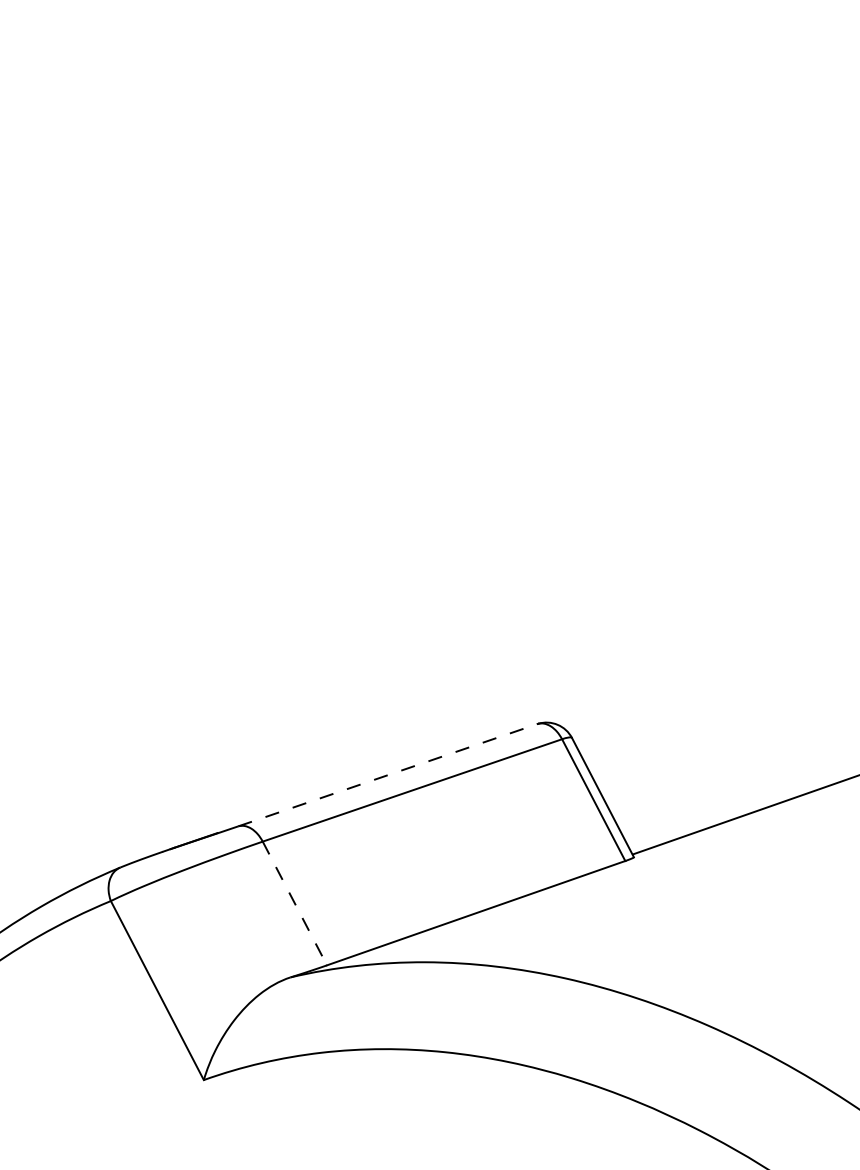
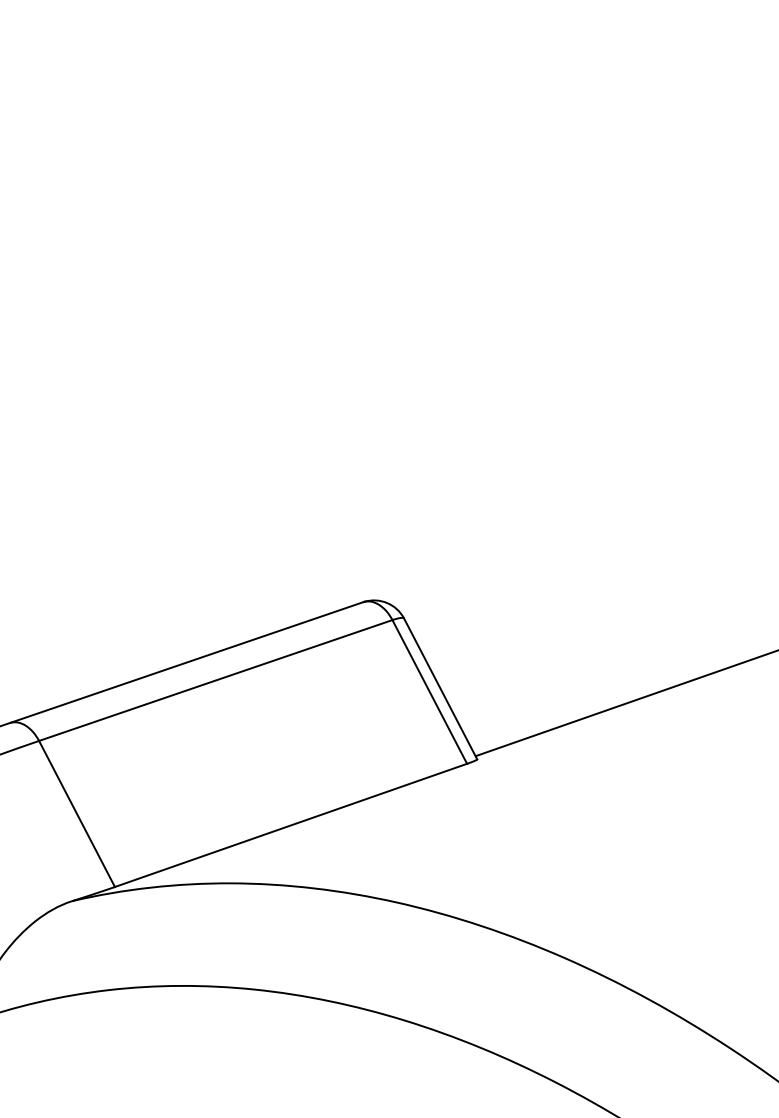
line: (388, 775) -> (187, 662), dashed -> solid
line: (294, 903) -> (76, 813), dashed -> solid

